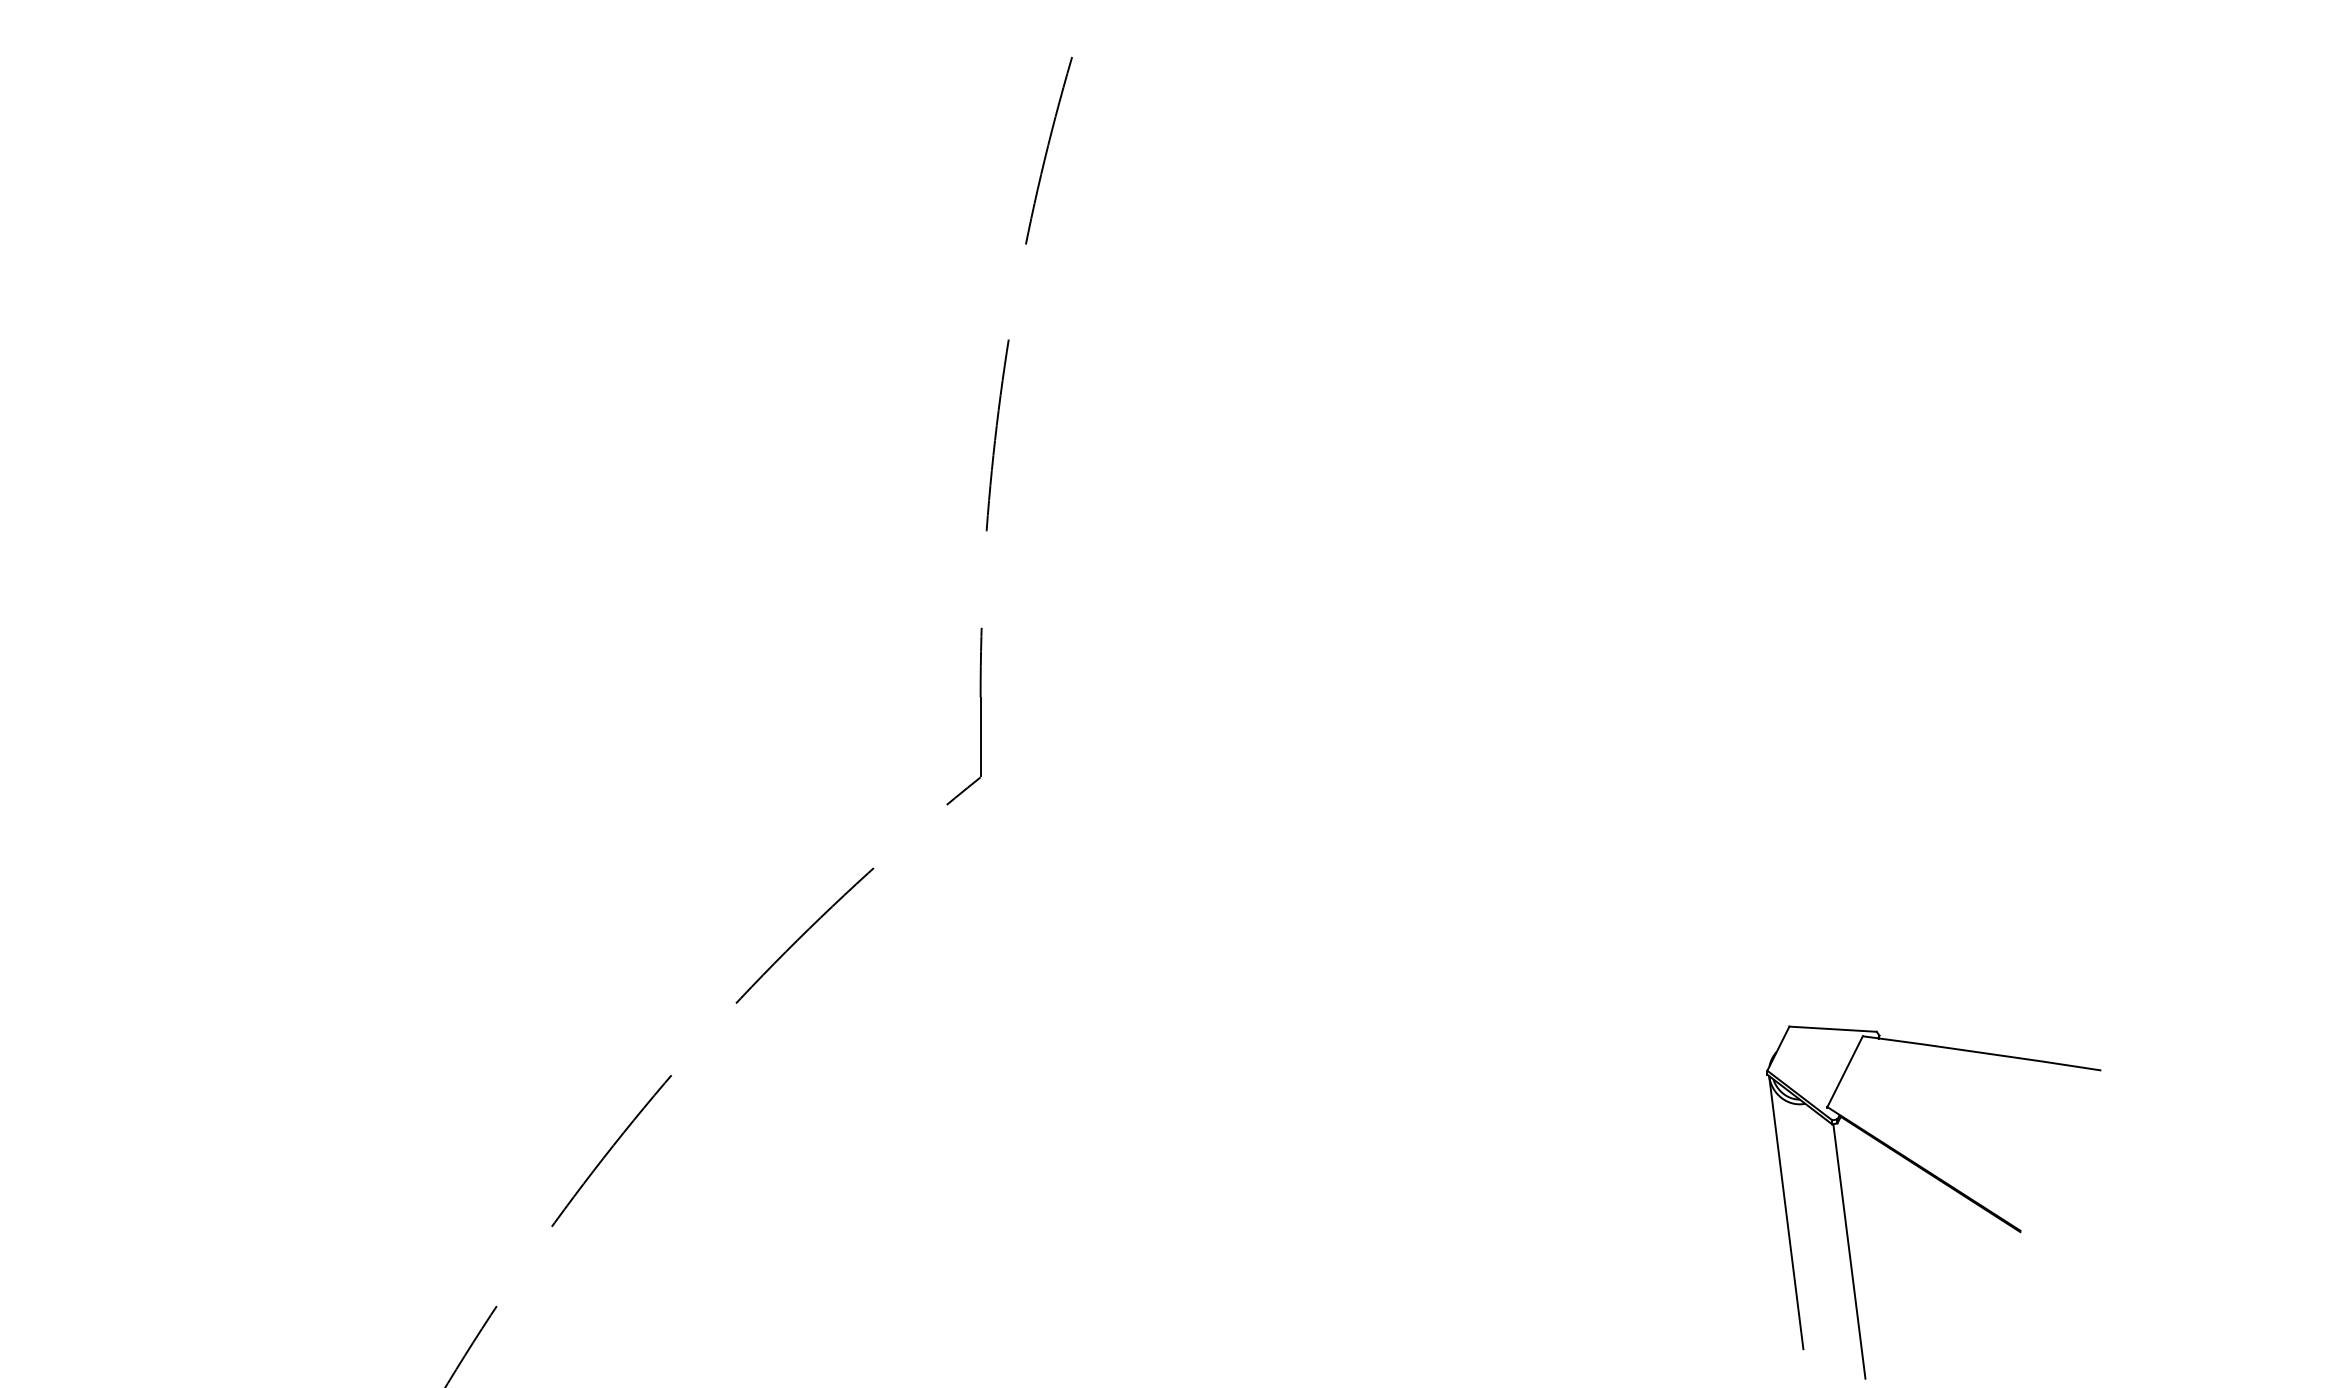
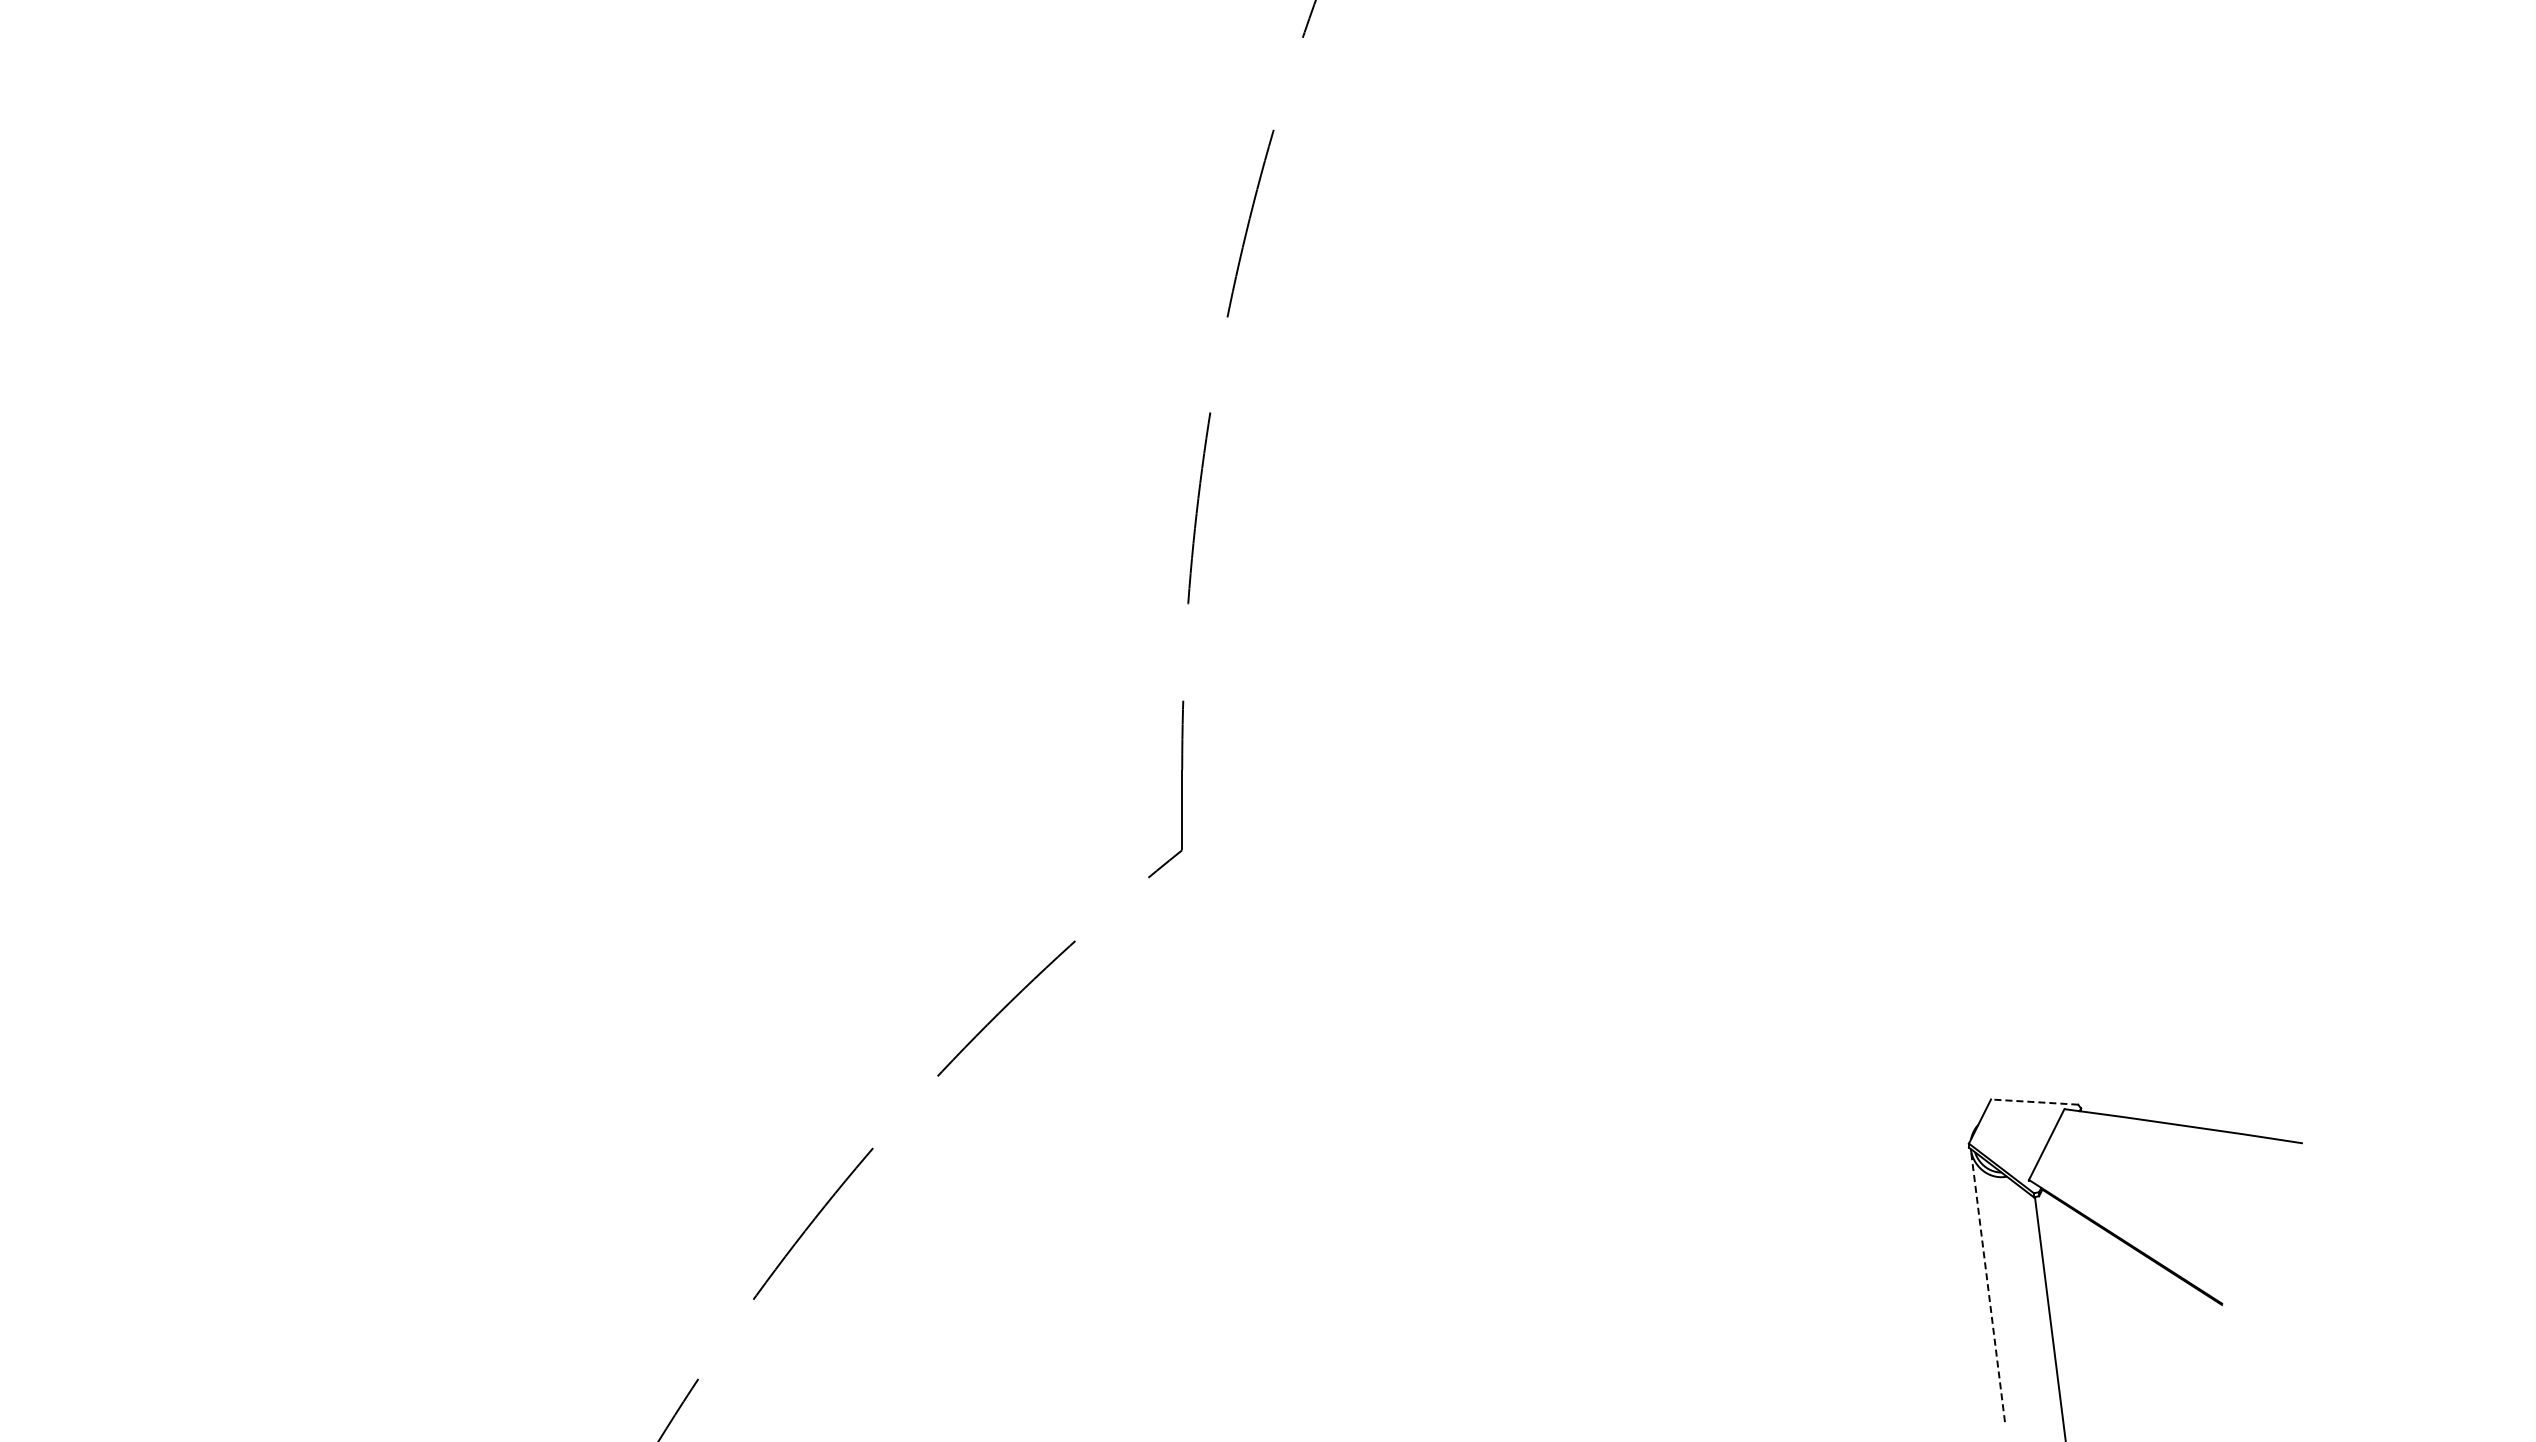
line: (1832, 1029) -> (2034, 1102), solid -> dashed
line: (1785, 1212) -> (1987, 1285), solid -> dashed

